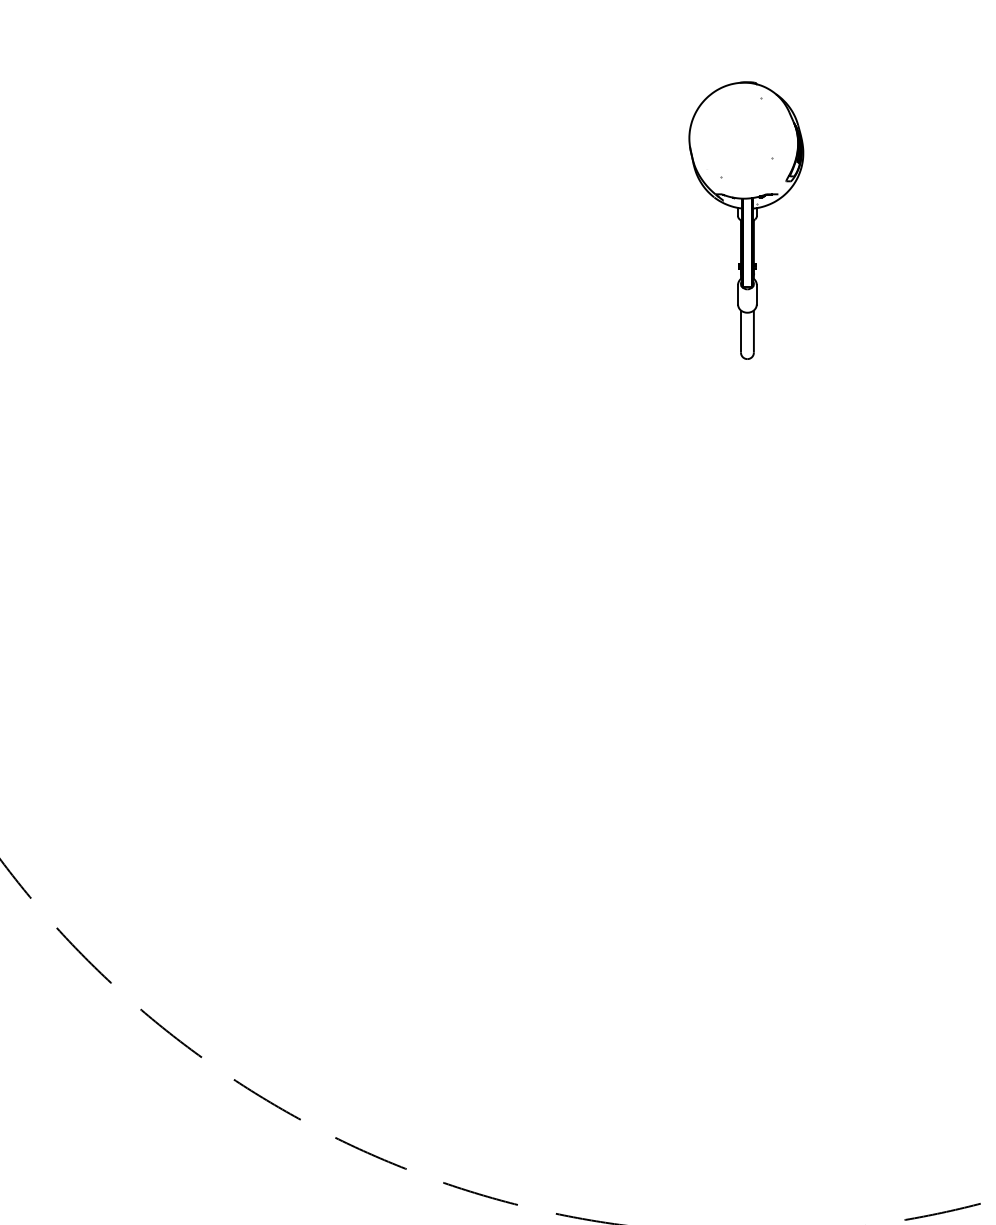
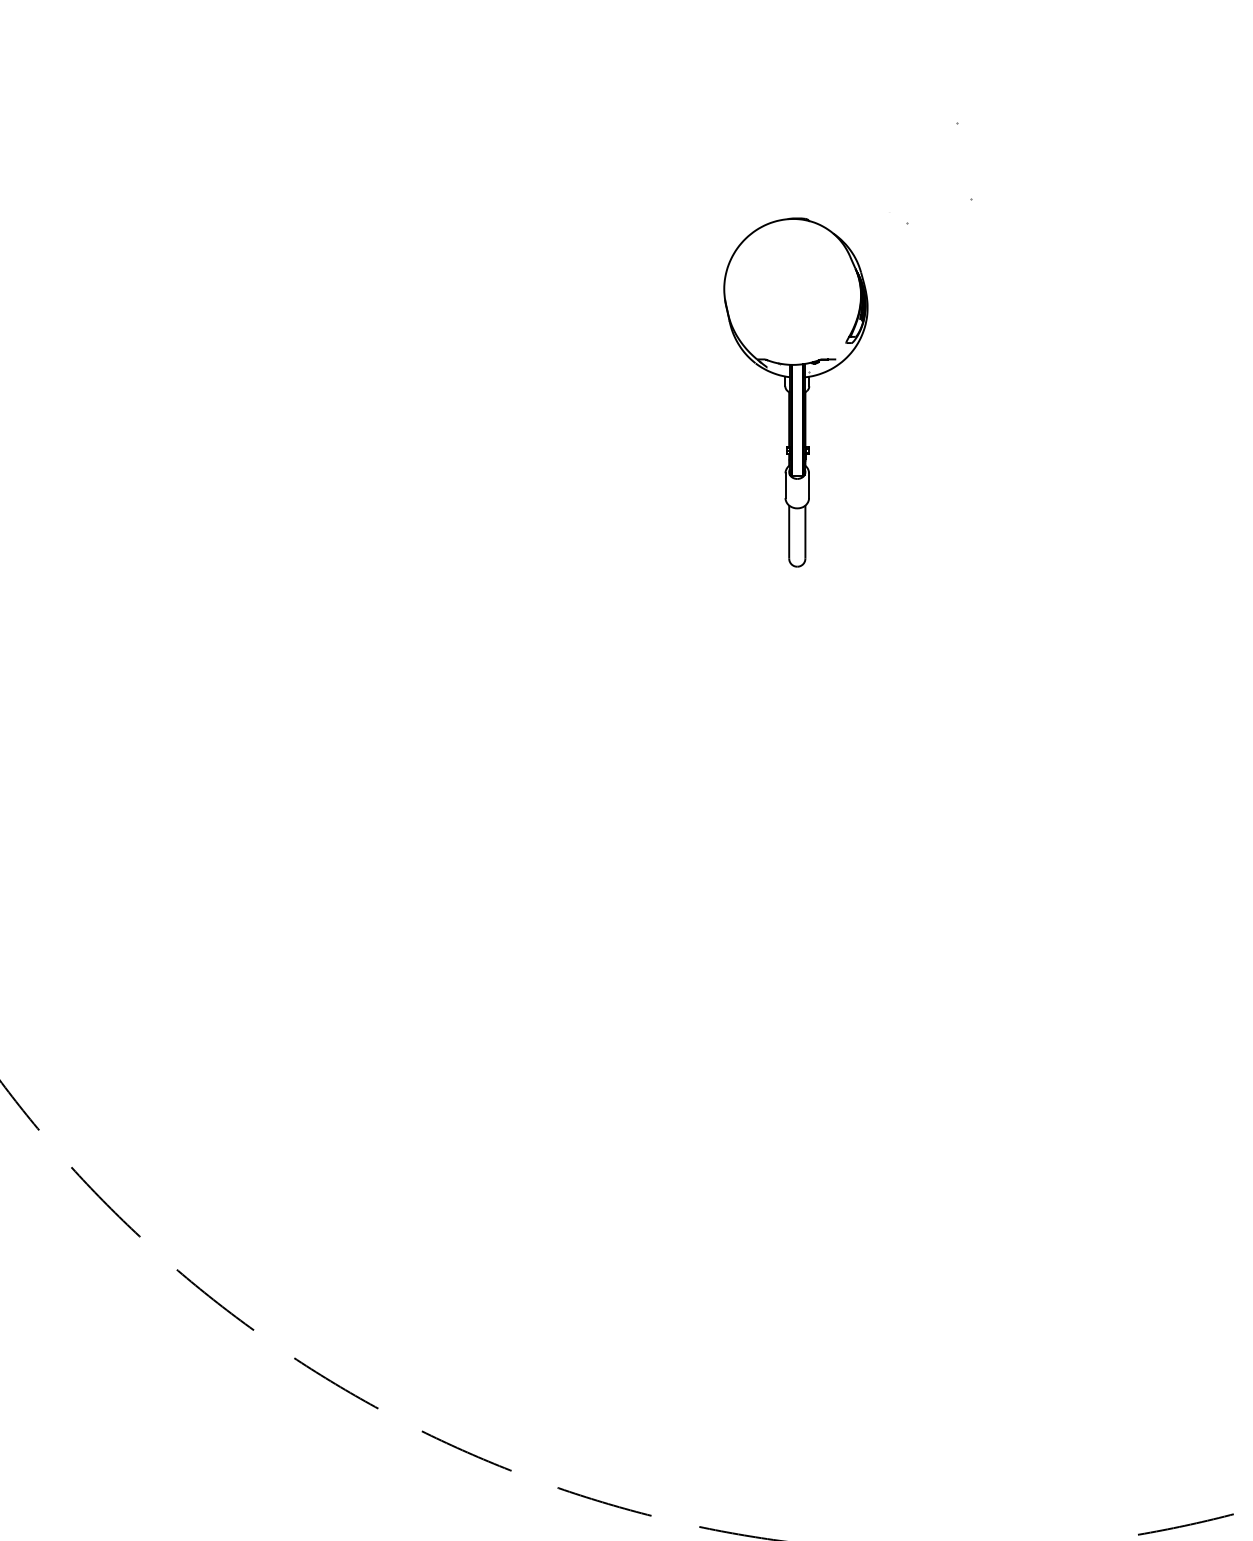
part: (746, 220) -> (795, 392), moved

